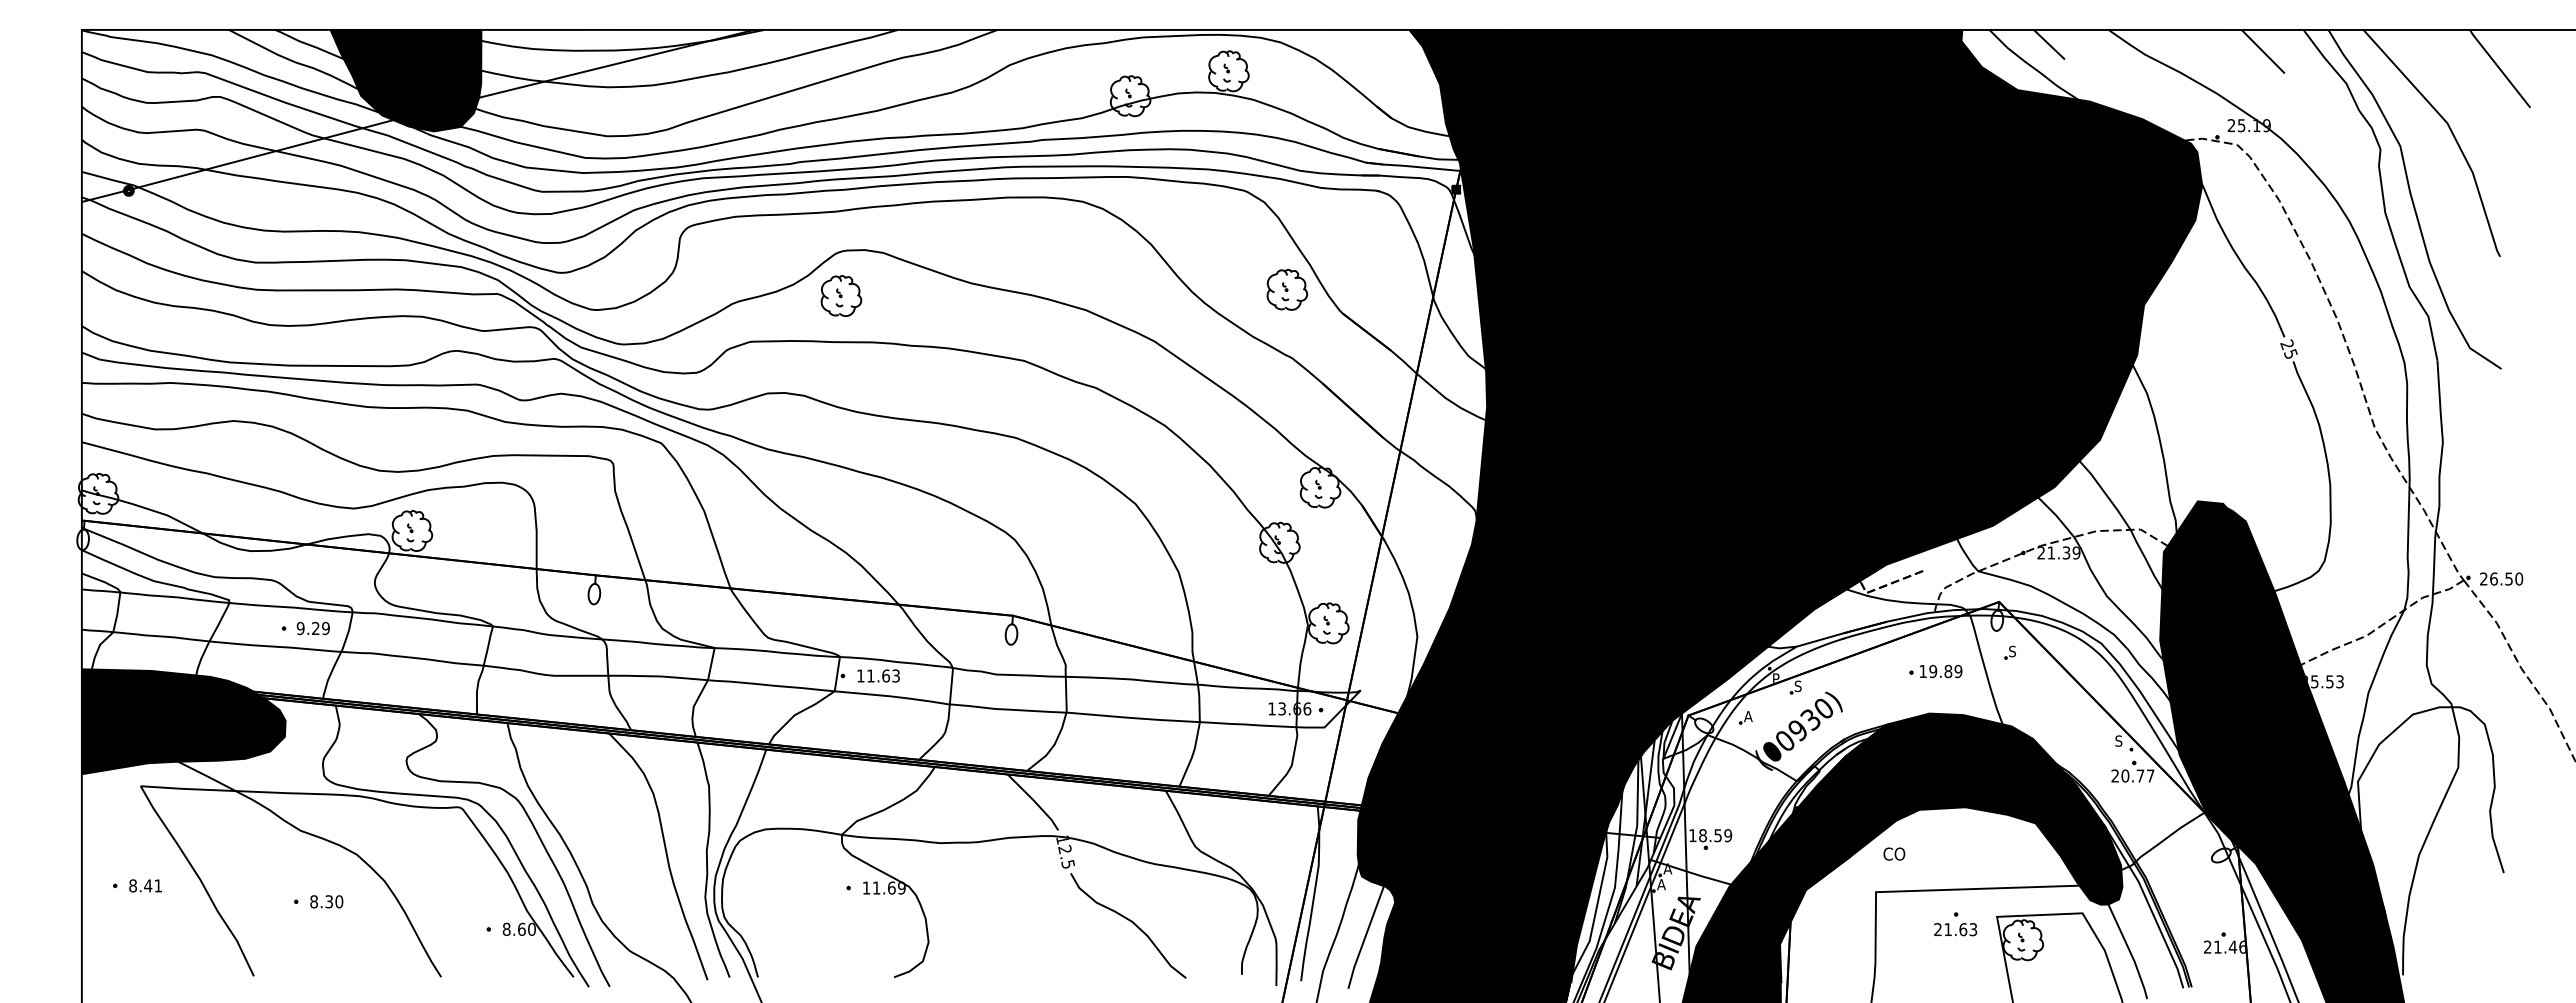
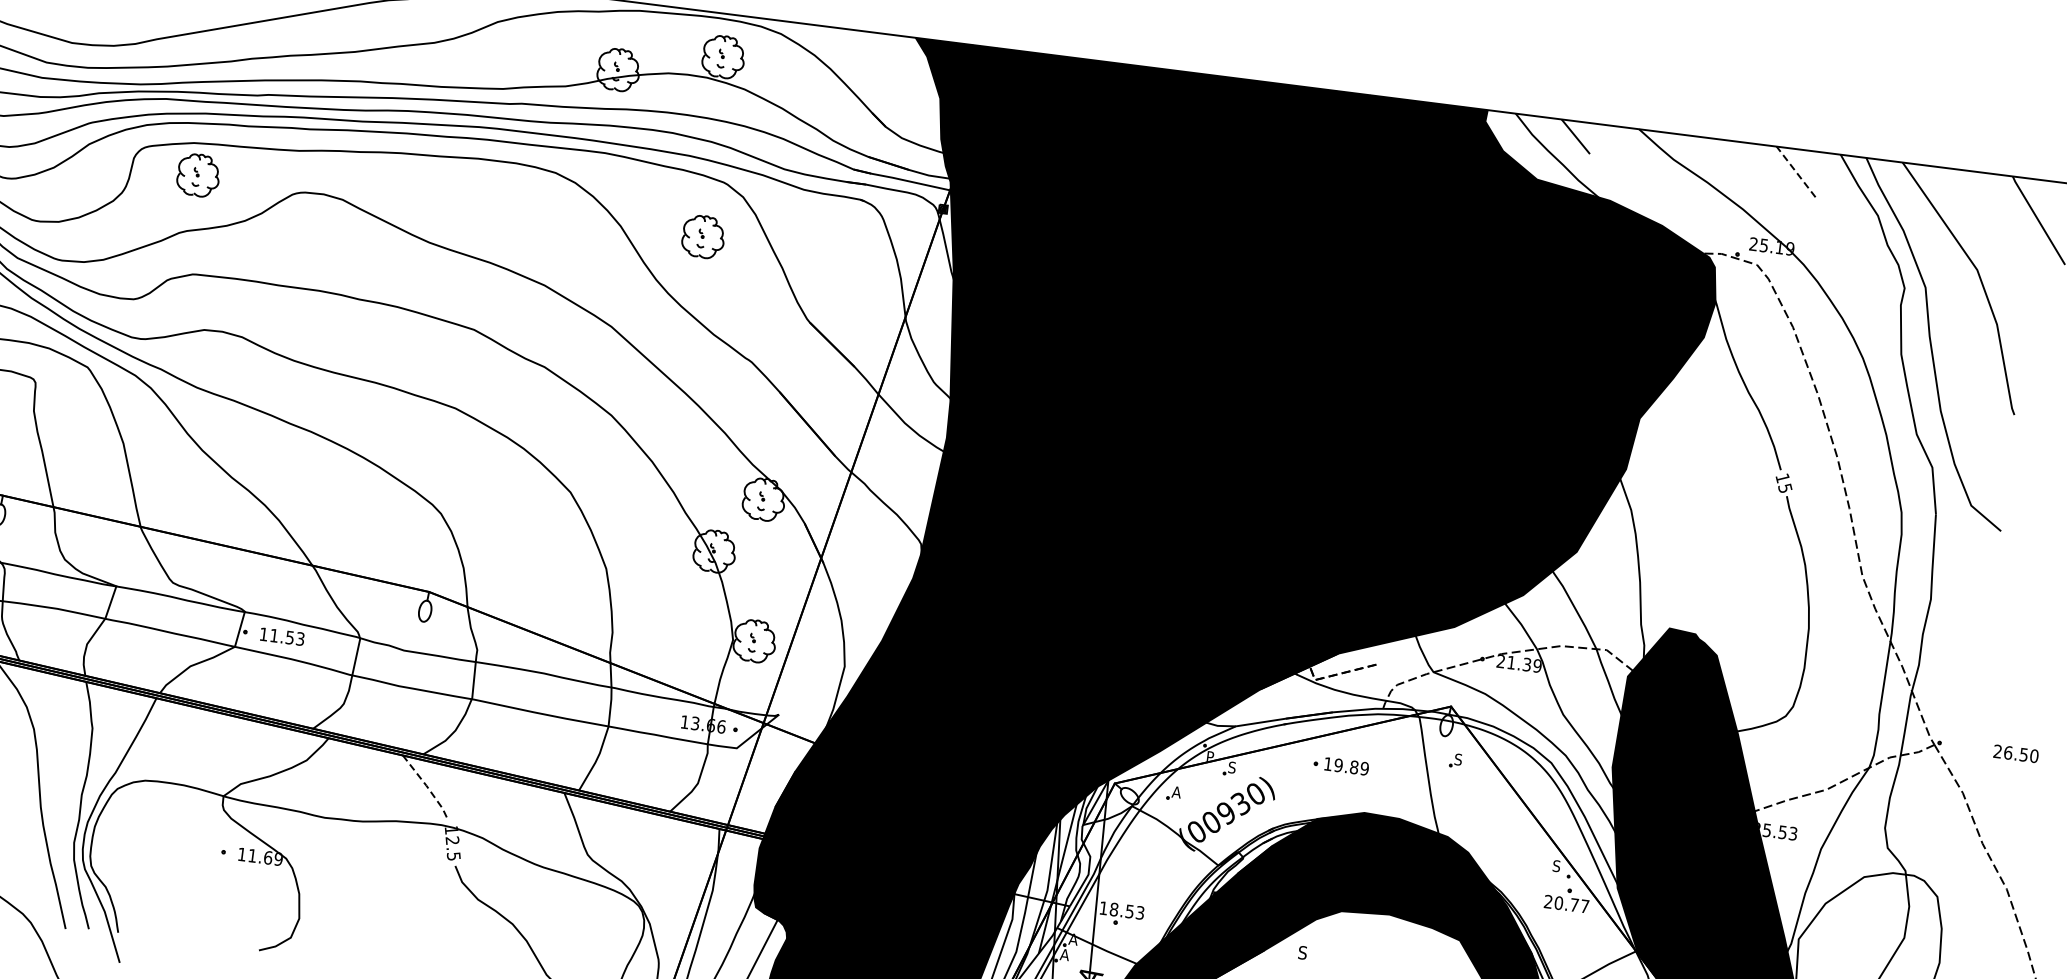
line: (2263, 51) -> (1796, 171), solid -> dashed
part: (1287, 289) -> (703, 236), moved
part: (841, 295) -> (198, 174), moved
text: (2286, 344) -> (1781, 477), 25 -> 15
text: (2501, 578) -> (2016, 753), moved
part: (1935, 671) -> (1340, 765), moved
text: (886, 675) -> (290, 637), 11.63 -> 11.53
line: (1034, 801) -> (427, 786), solid -> dashed
text: (1728, 835) -> (1140, 912), 18.59 -> 18.53
text: (1894, 853) -> (1309, 953), CO -> S

